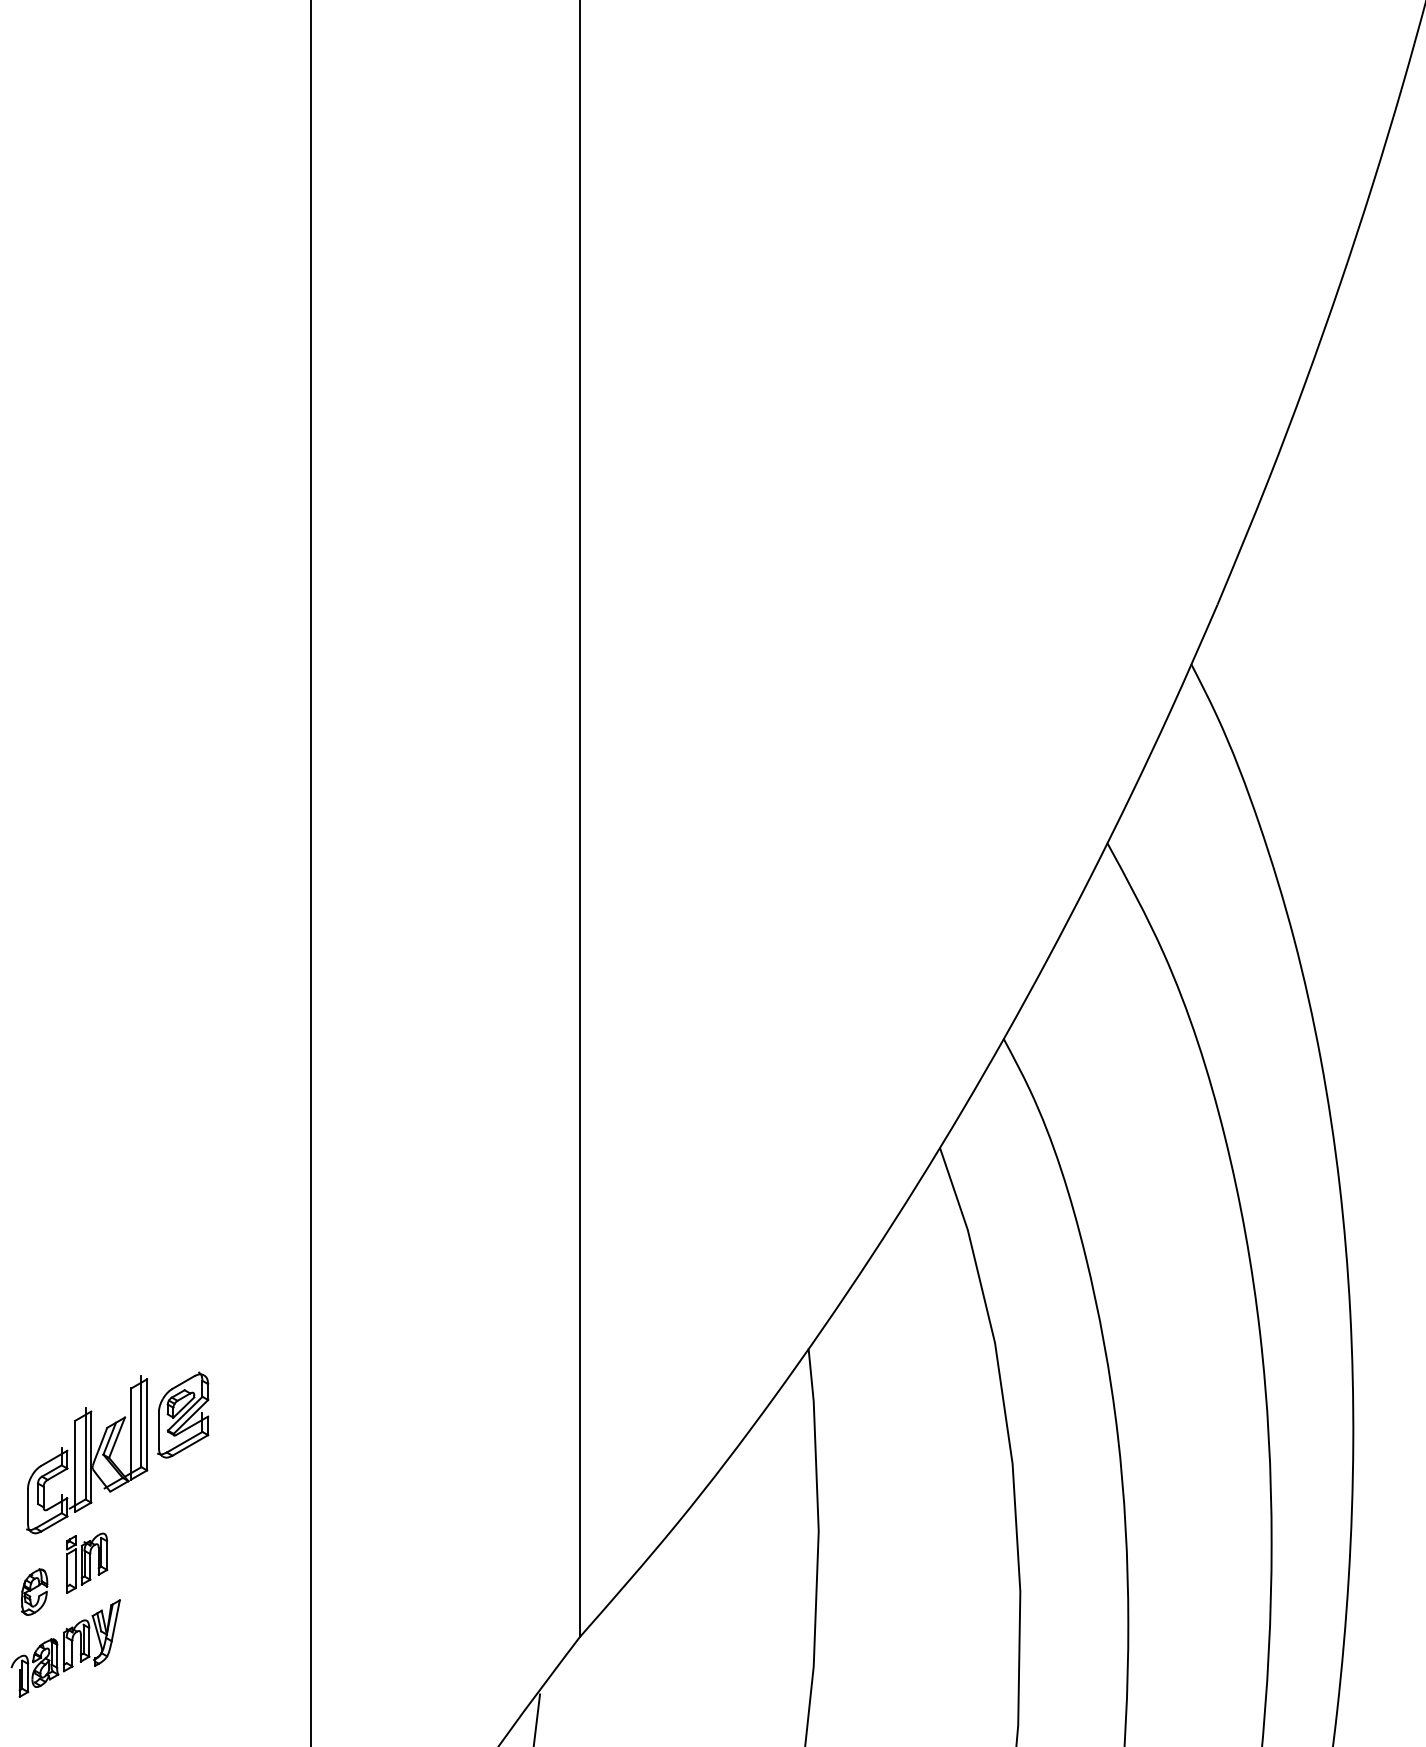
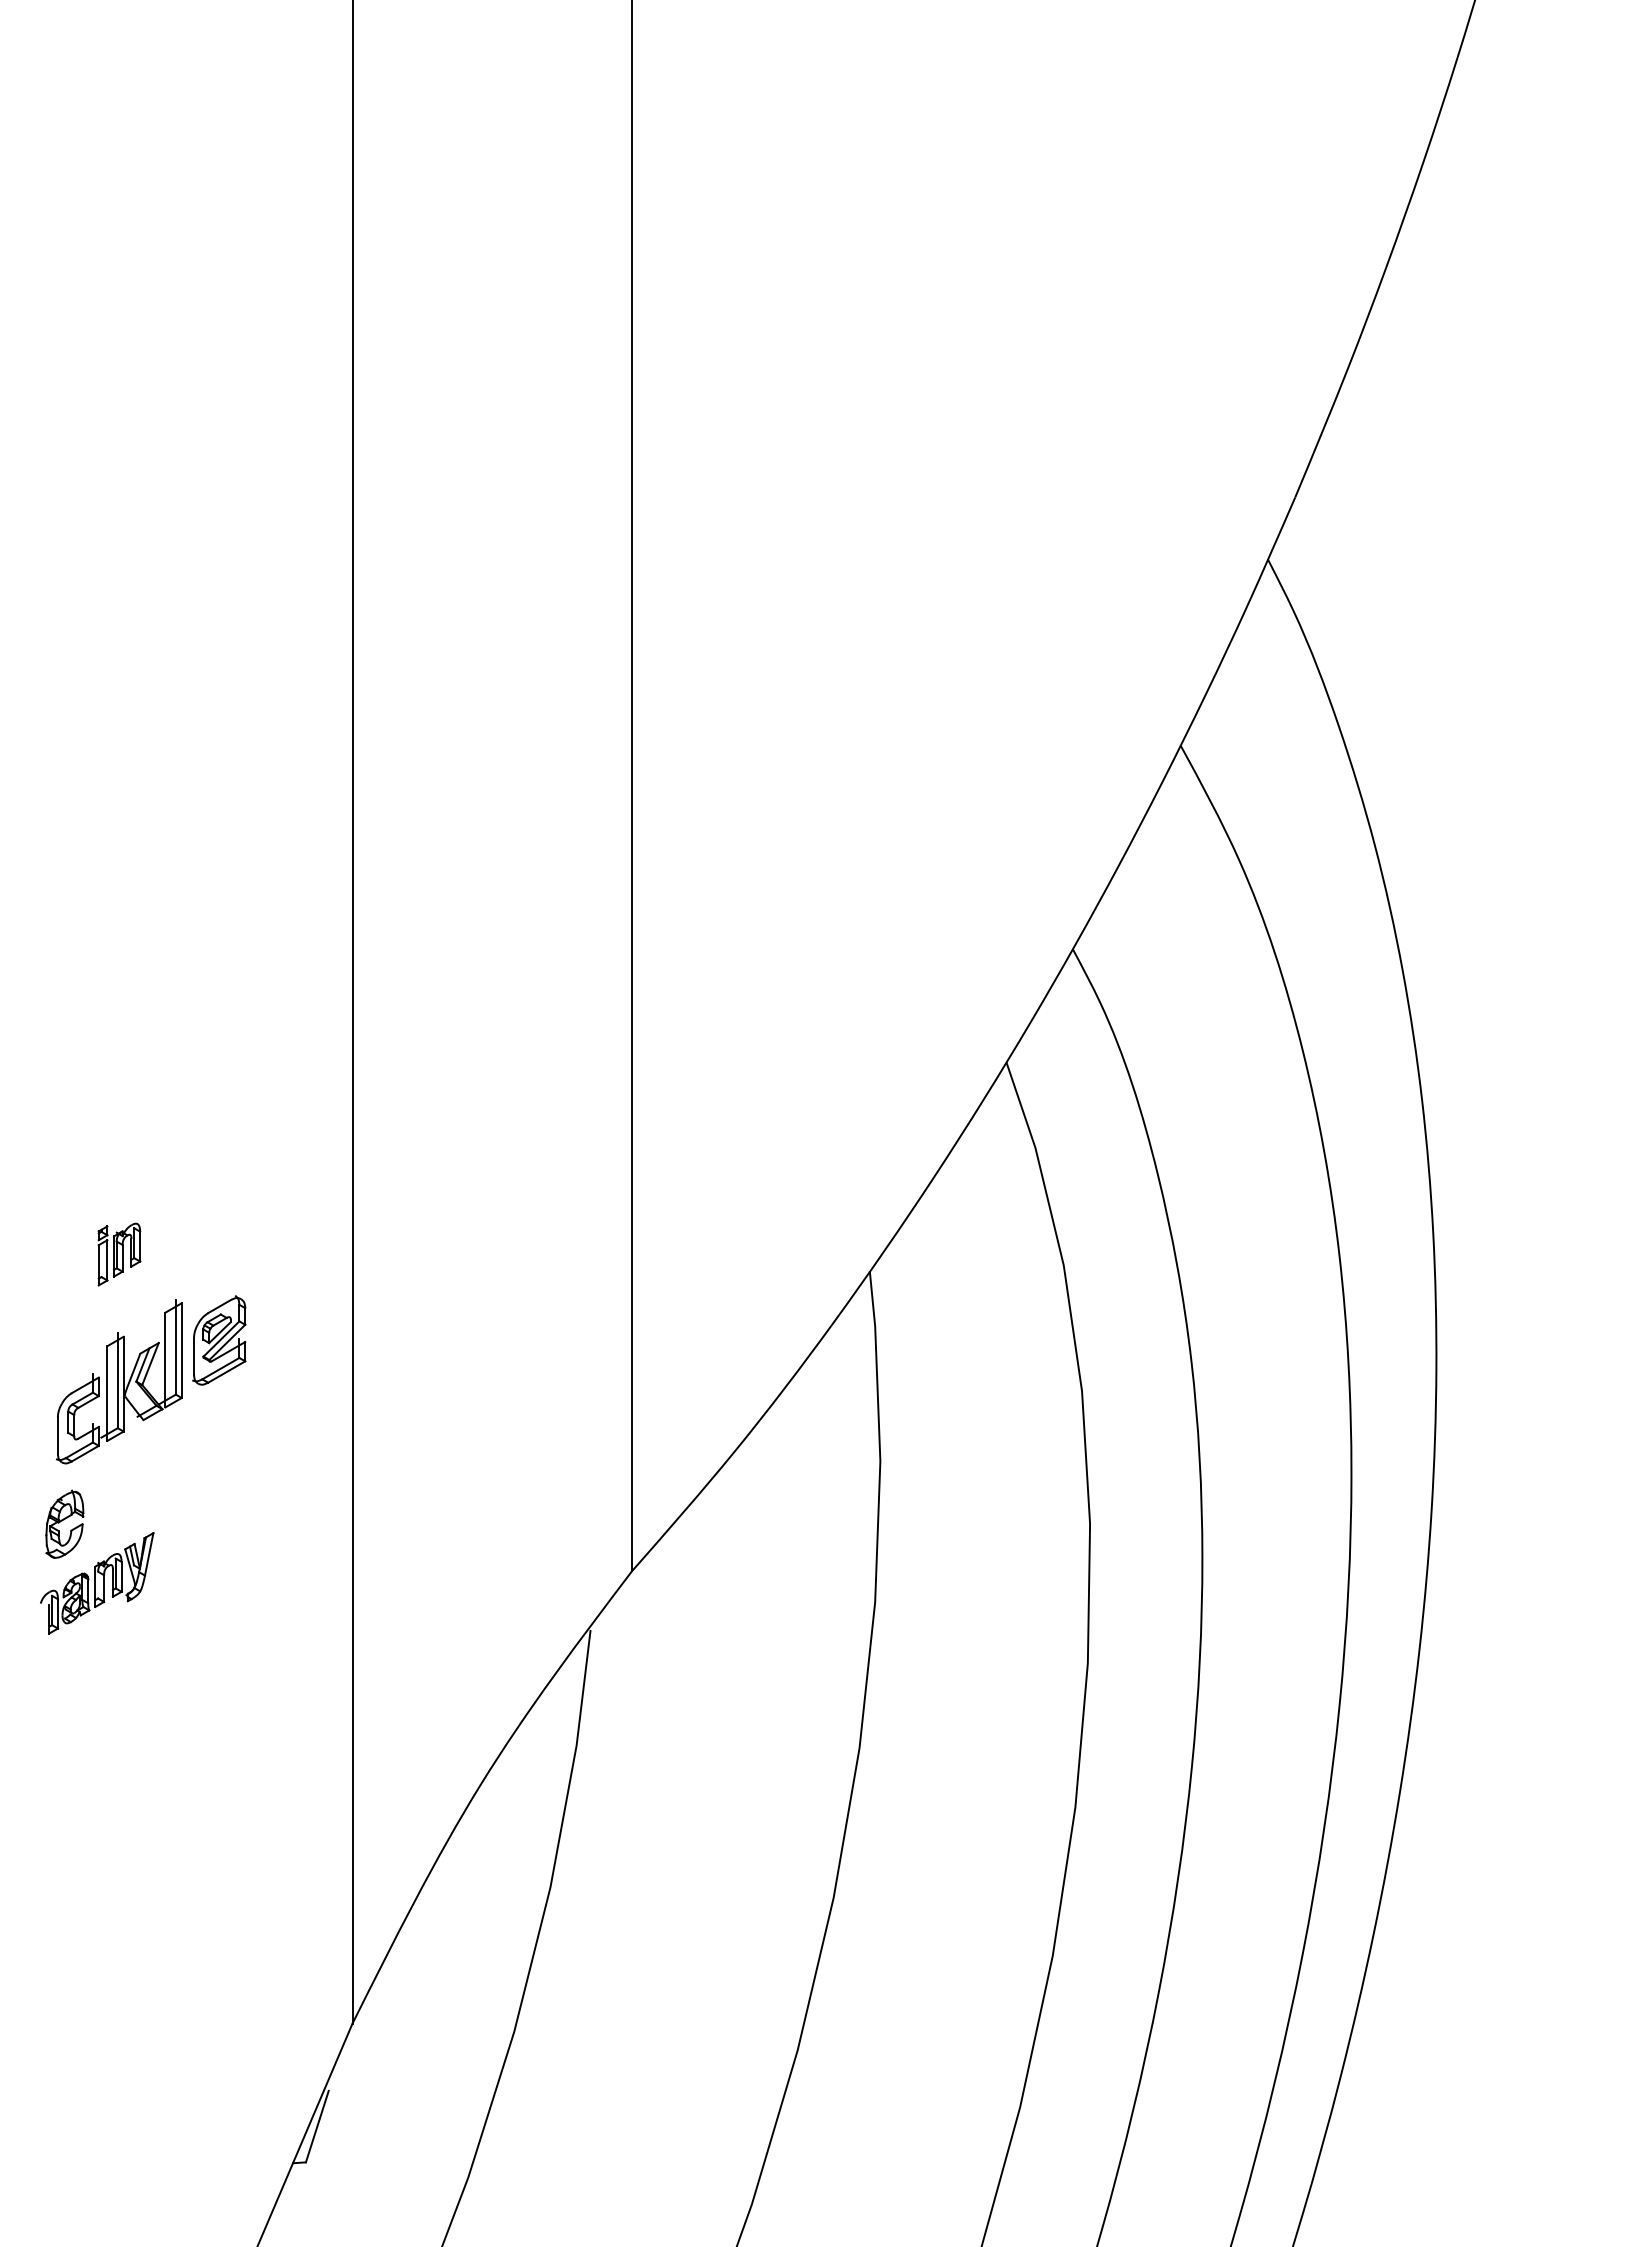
part: (87, 1563) -> (119, 1254), moved
part: (34, 1592) -> (64, 1524), size x1.4

